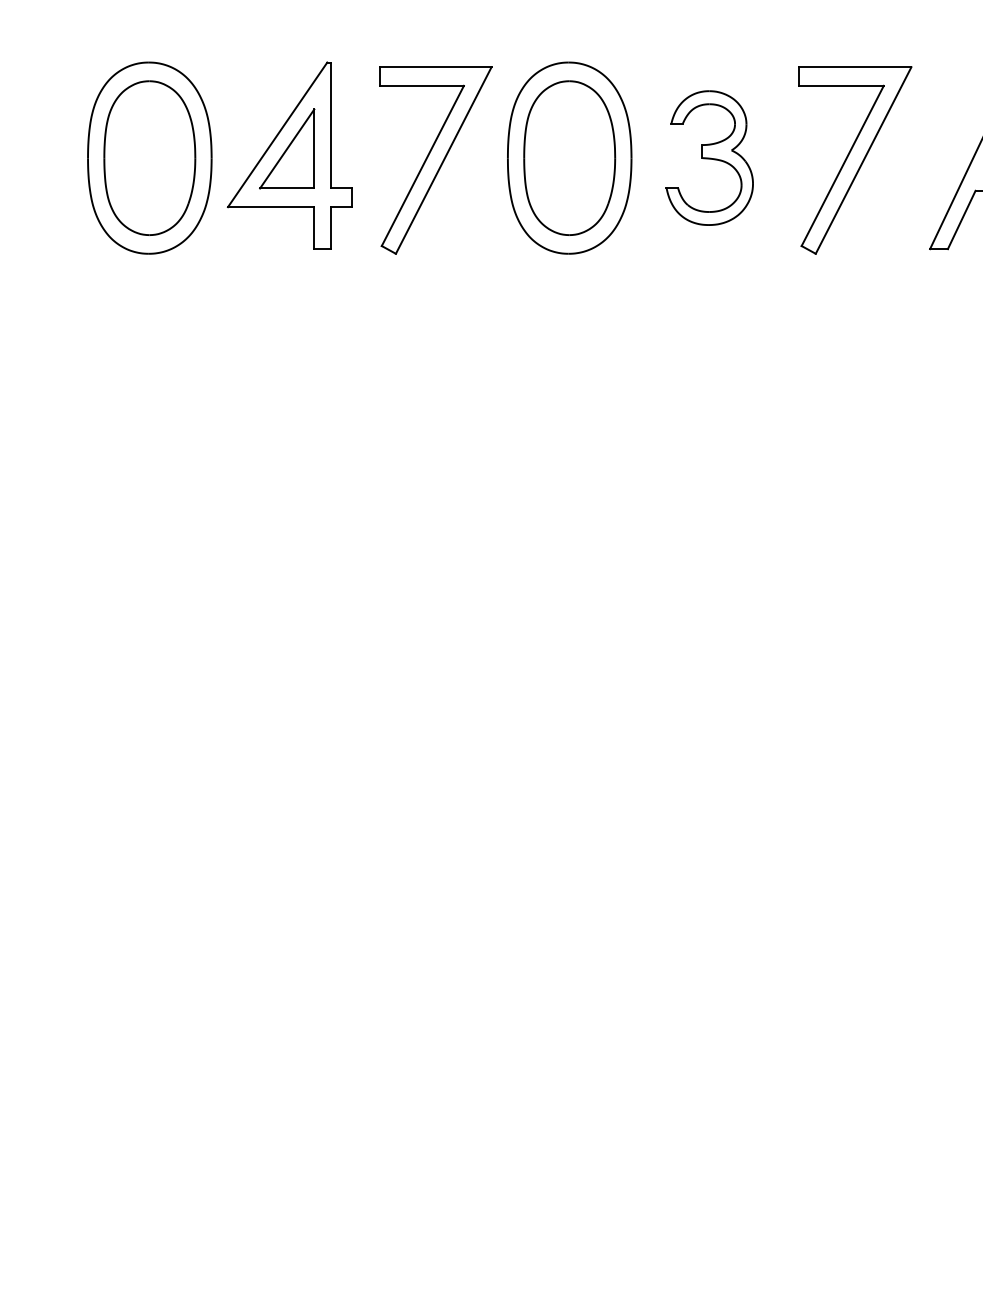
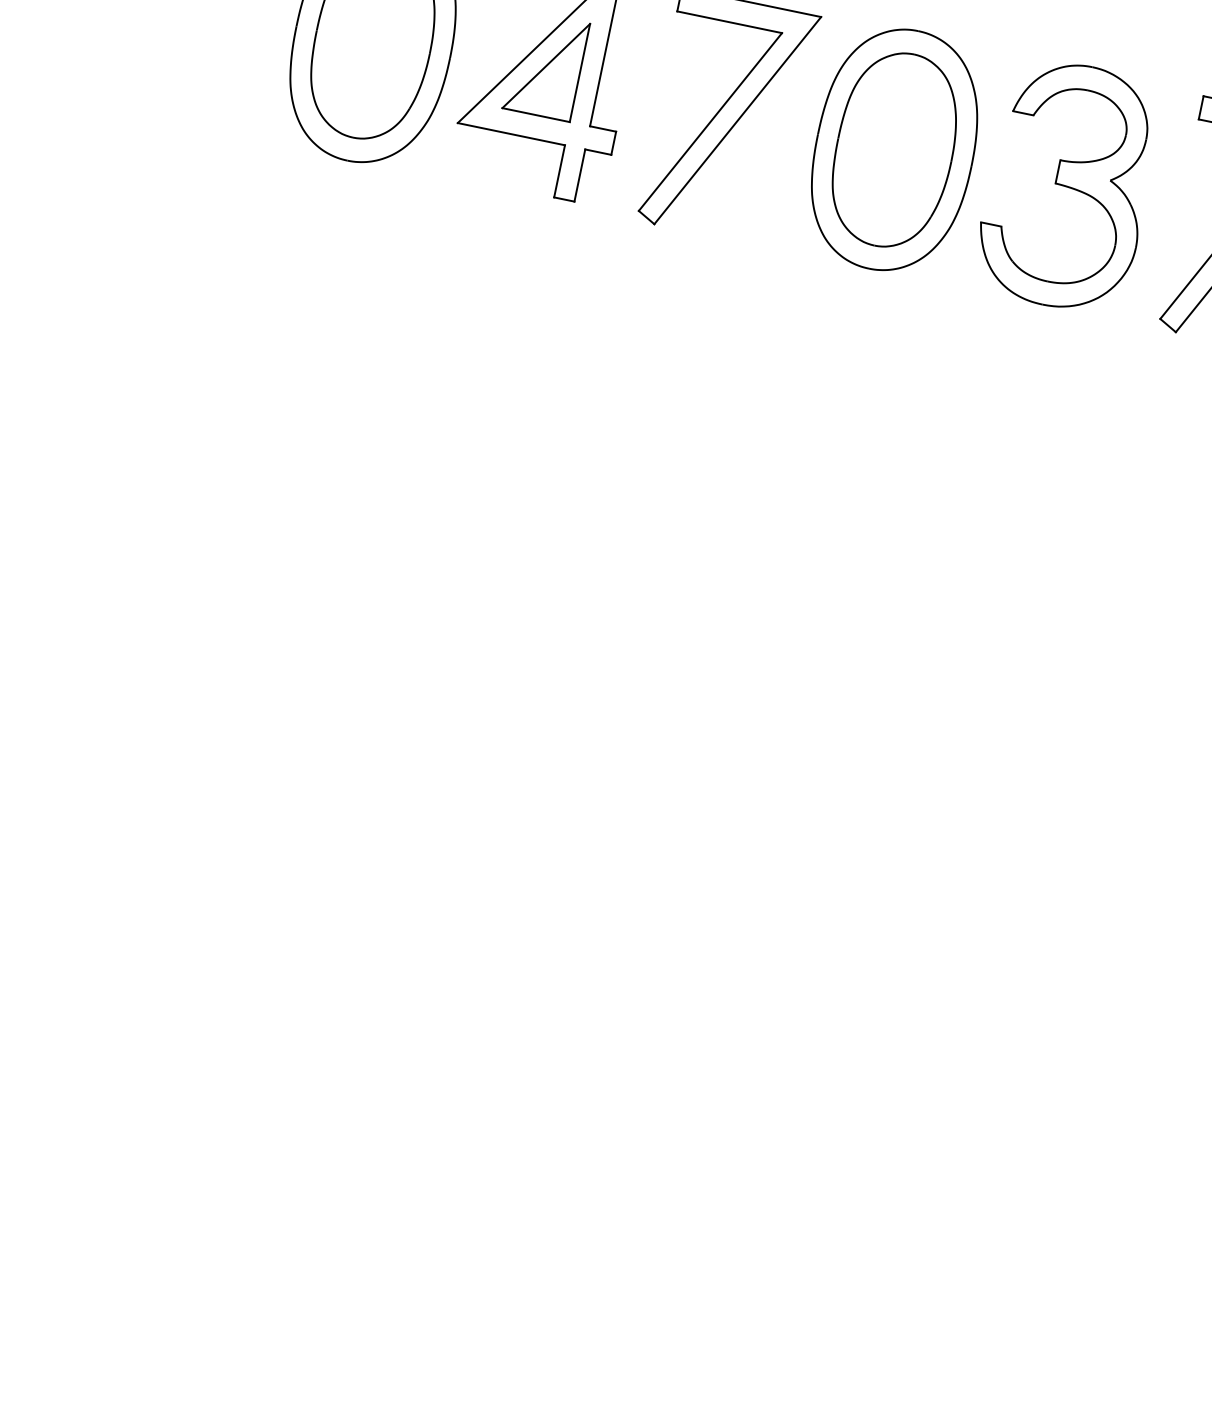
part: (709, 157) -> (1068, 185), size x1.43

